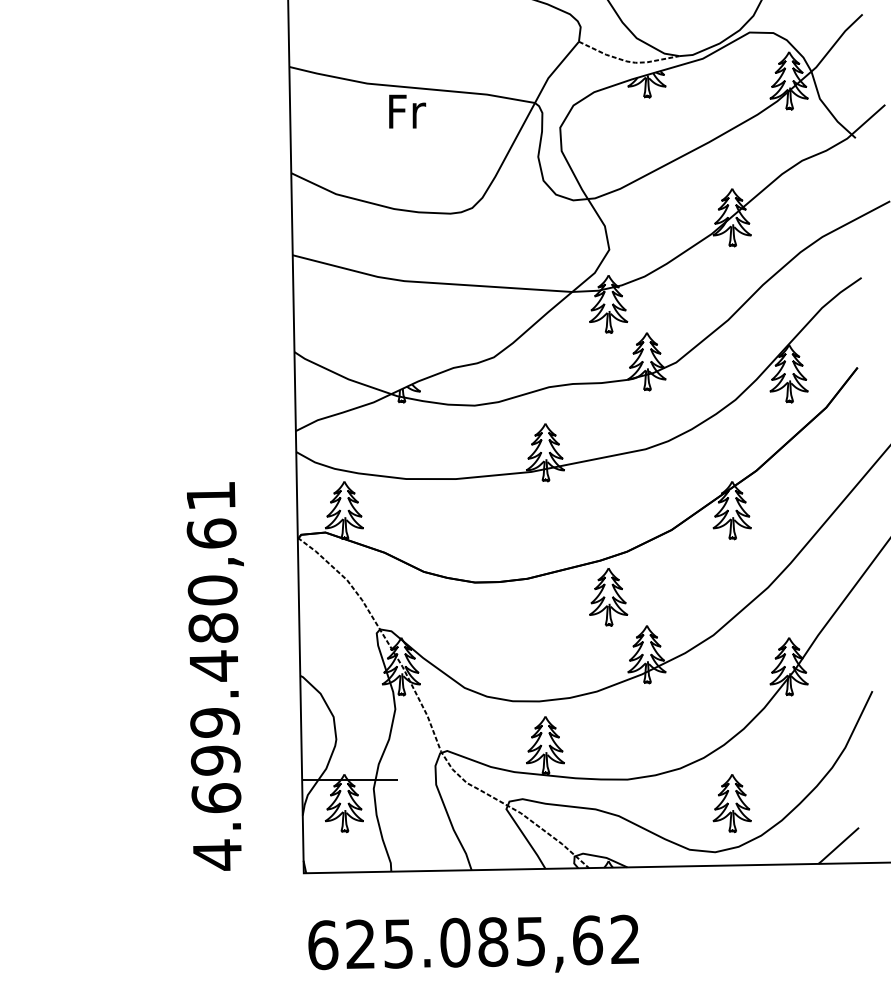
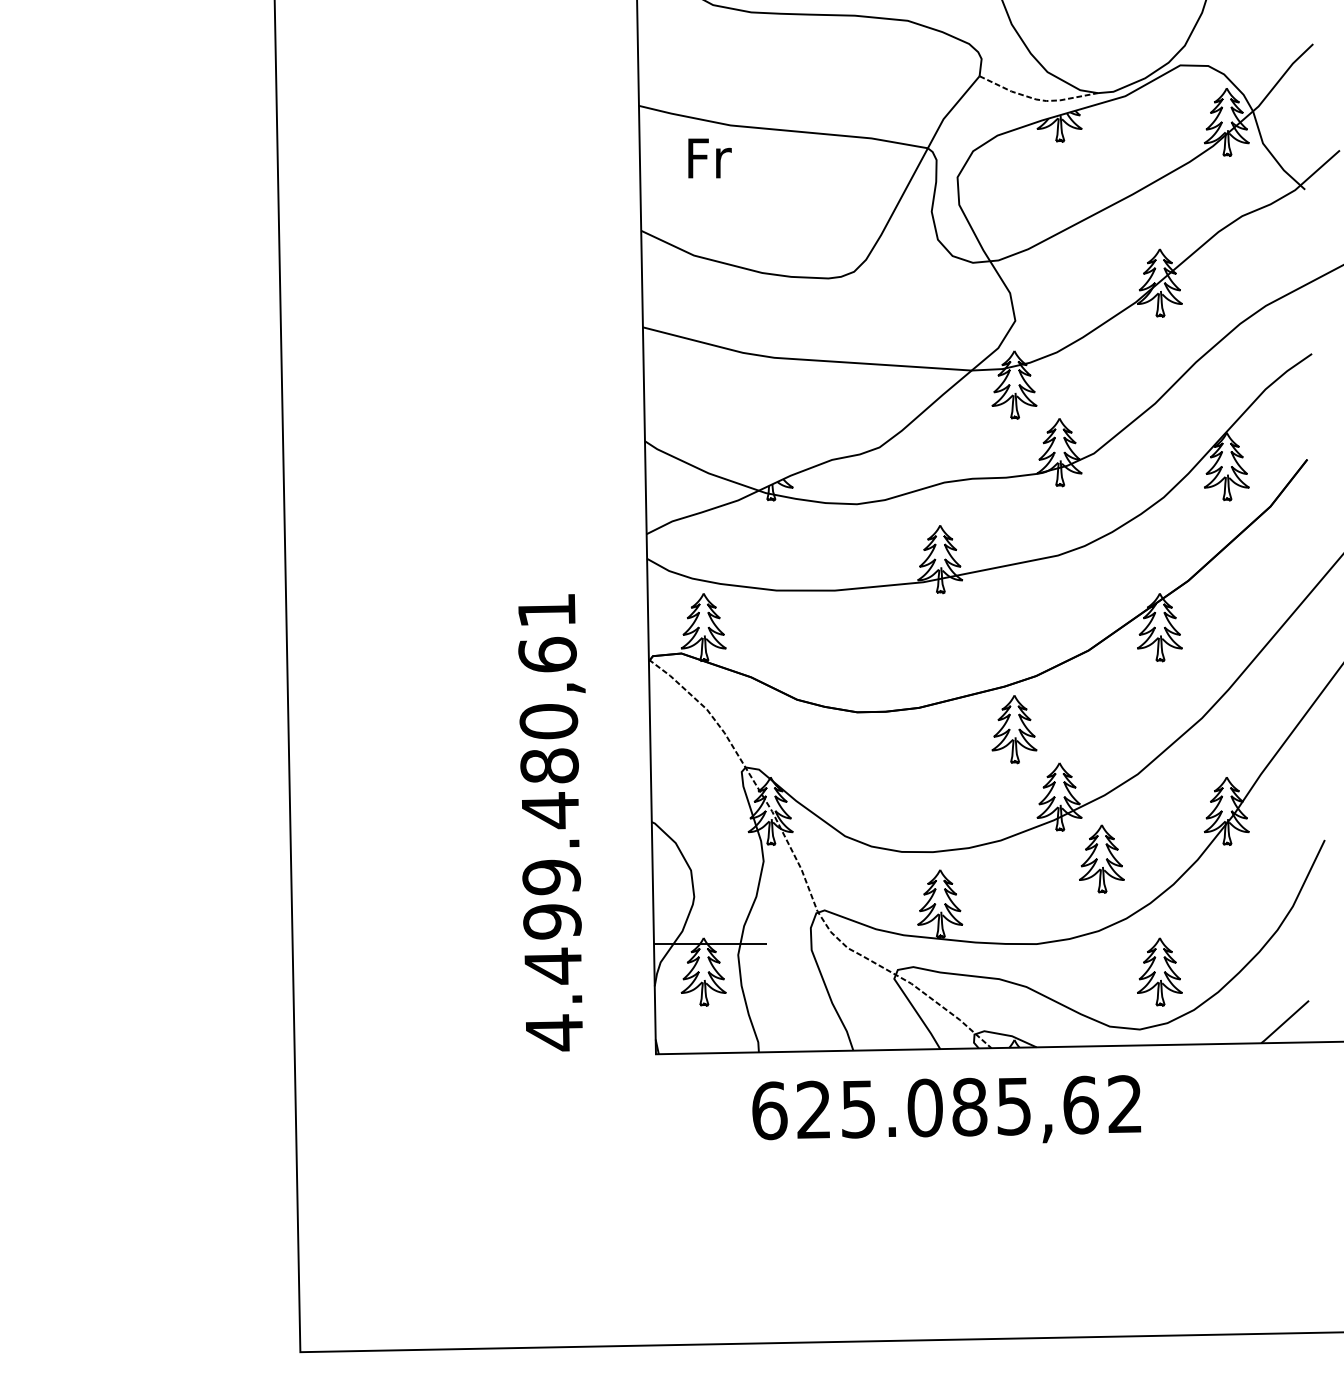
text: (407, 111) -> (709, 158), moved
part: (682, 706) -> (1101, 858), added
text: (215, 797) -> (552, 965), 4.699.480,61 -> 4.499.480,61
text: (473, 944) -> (946, 1109), moved

